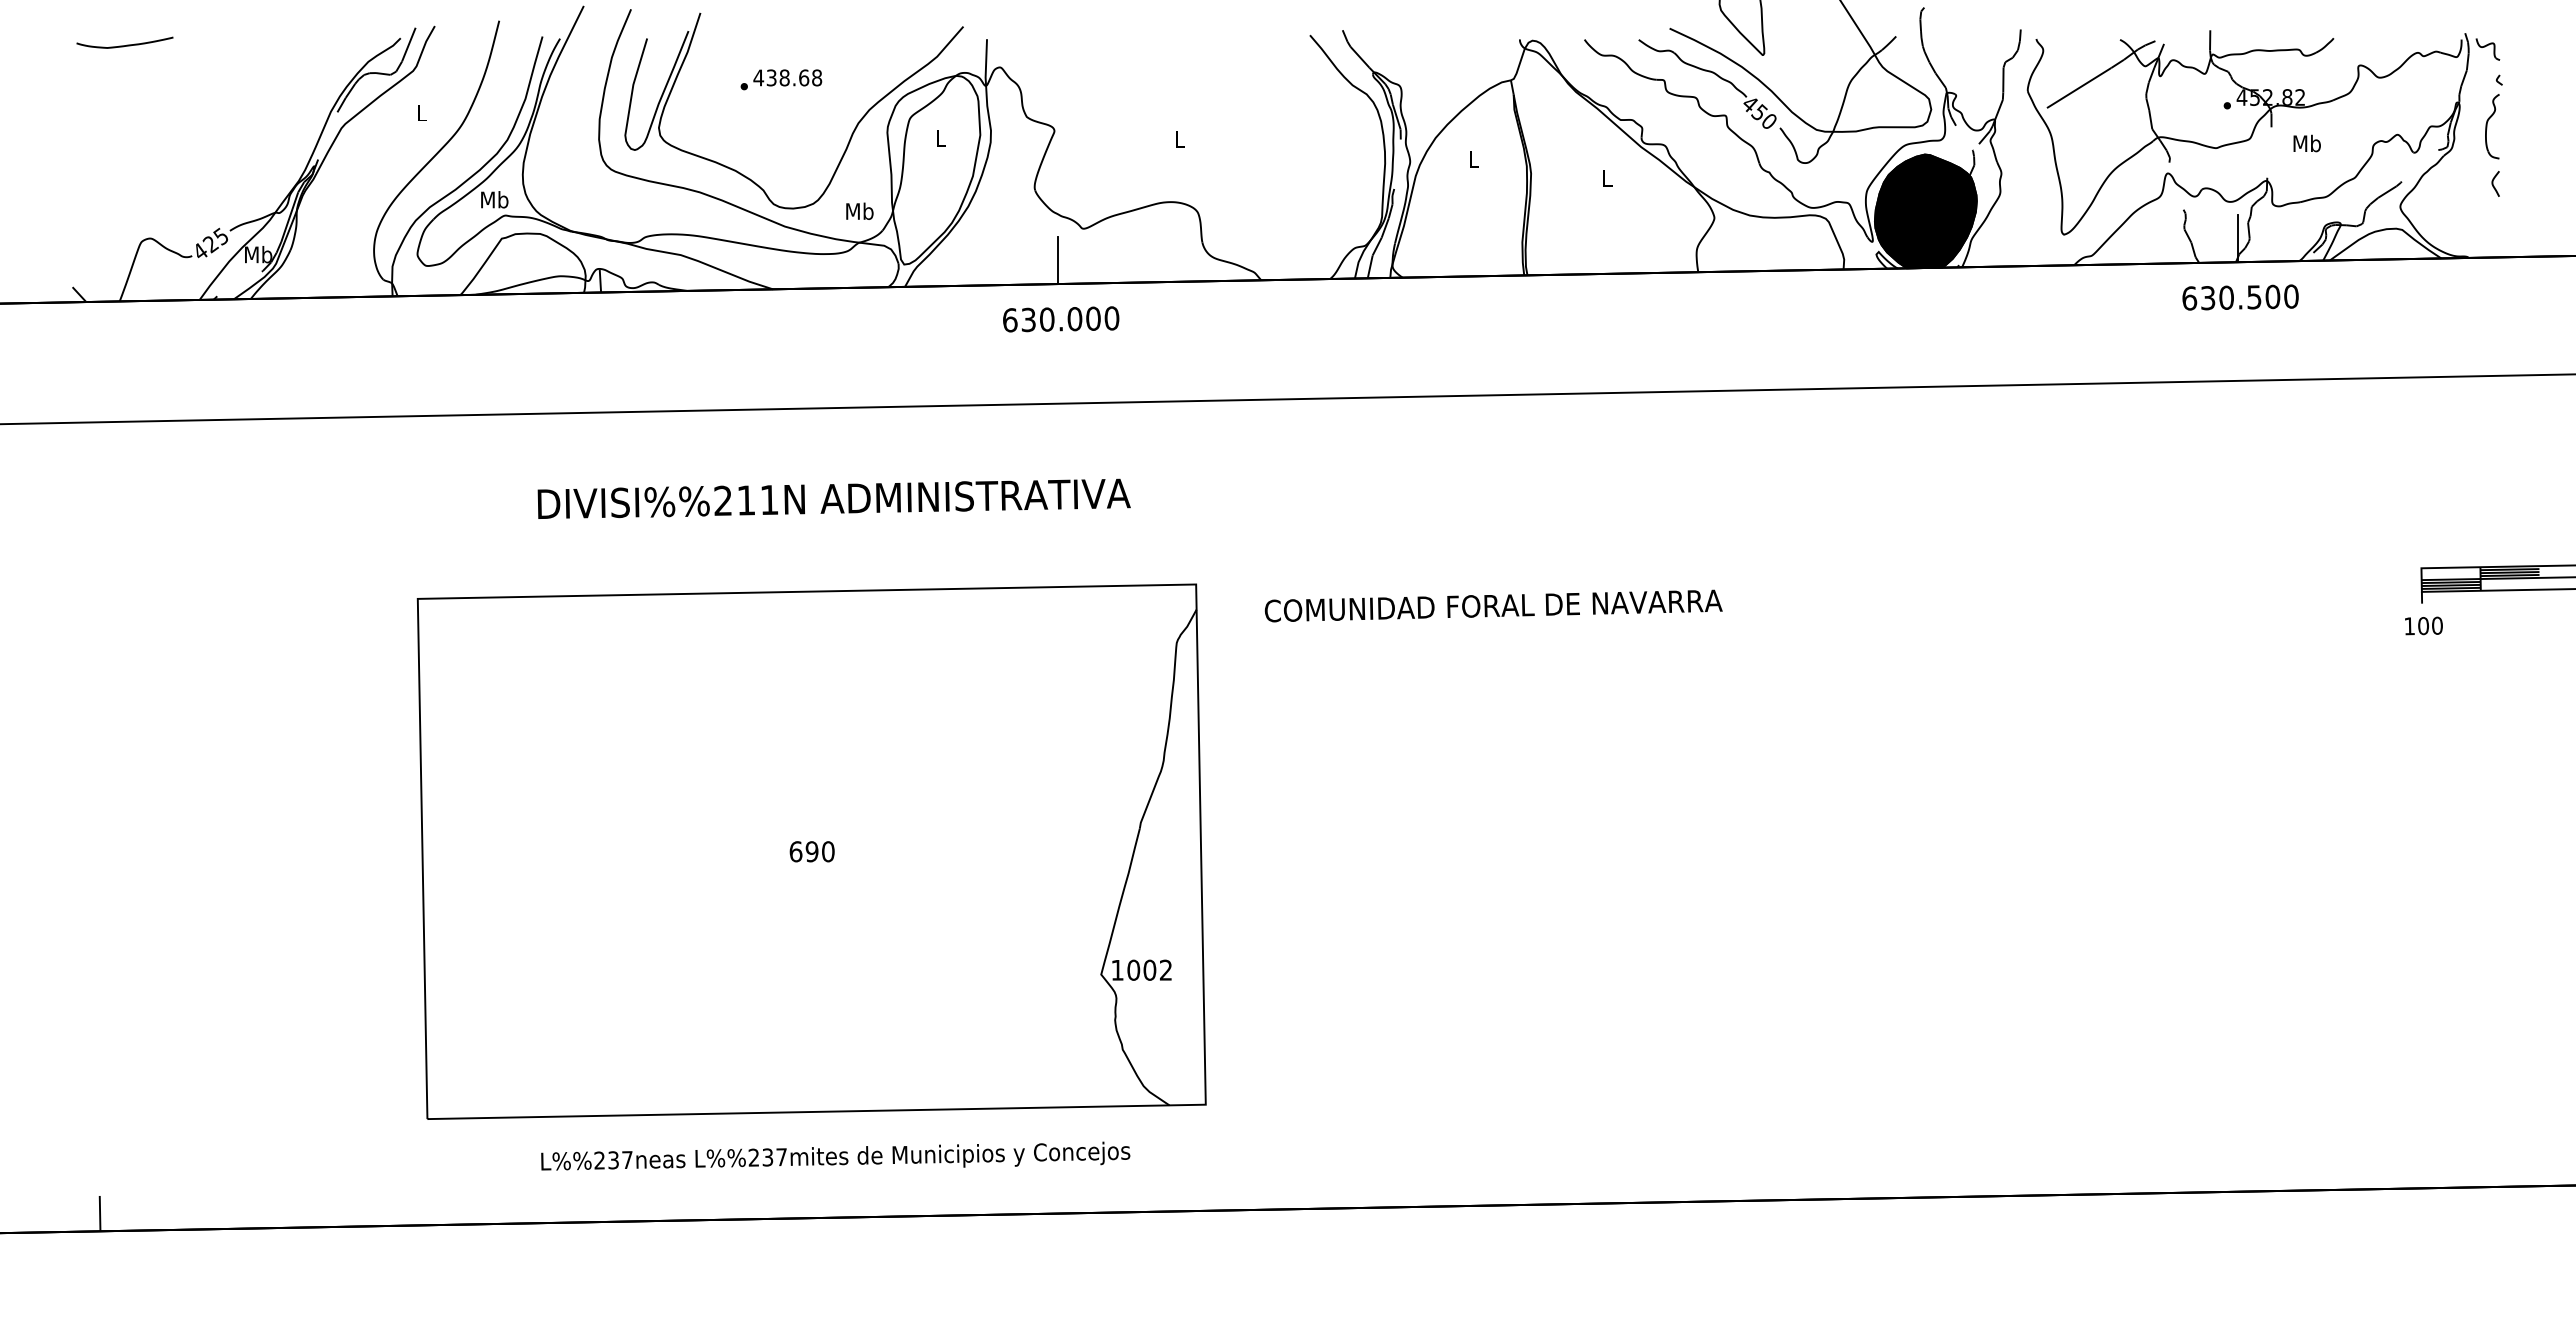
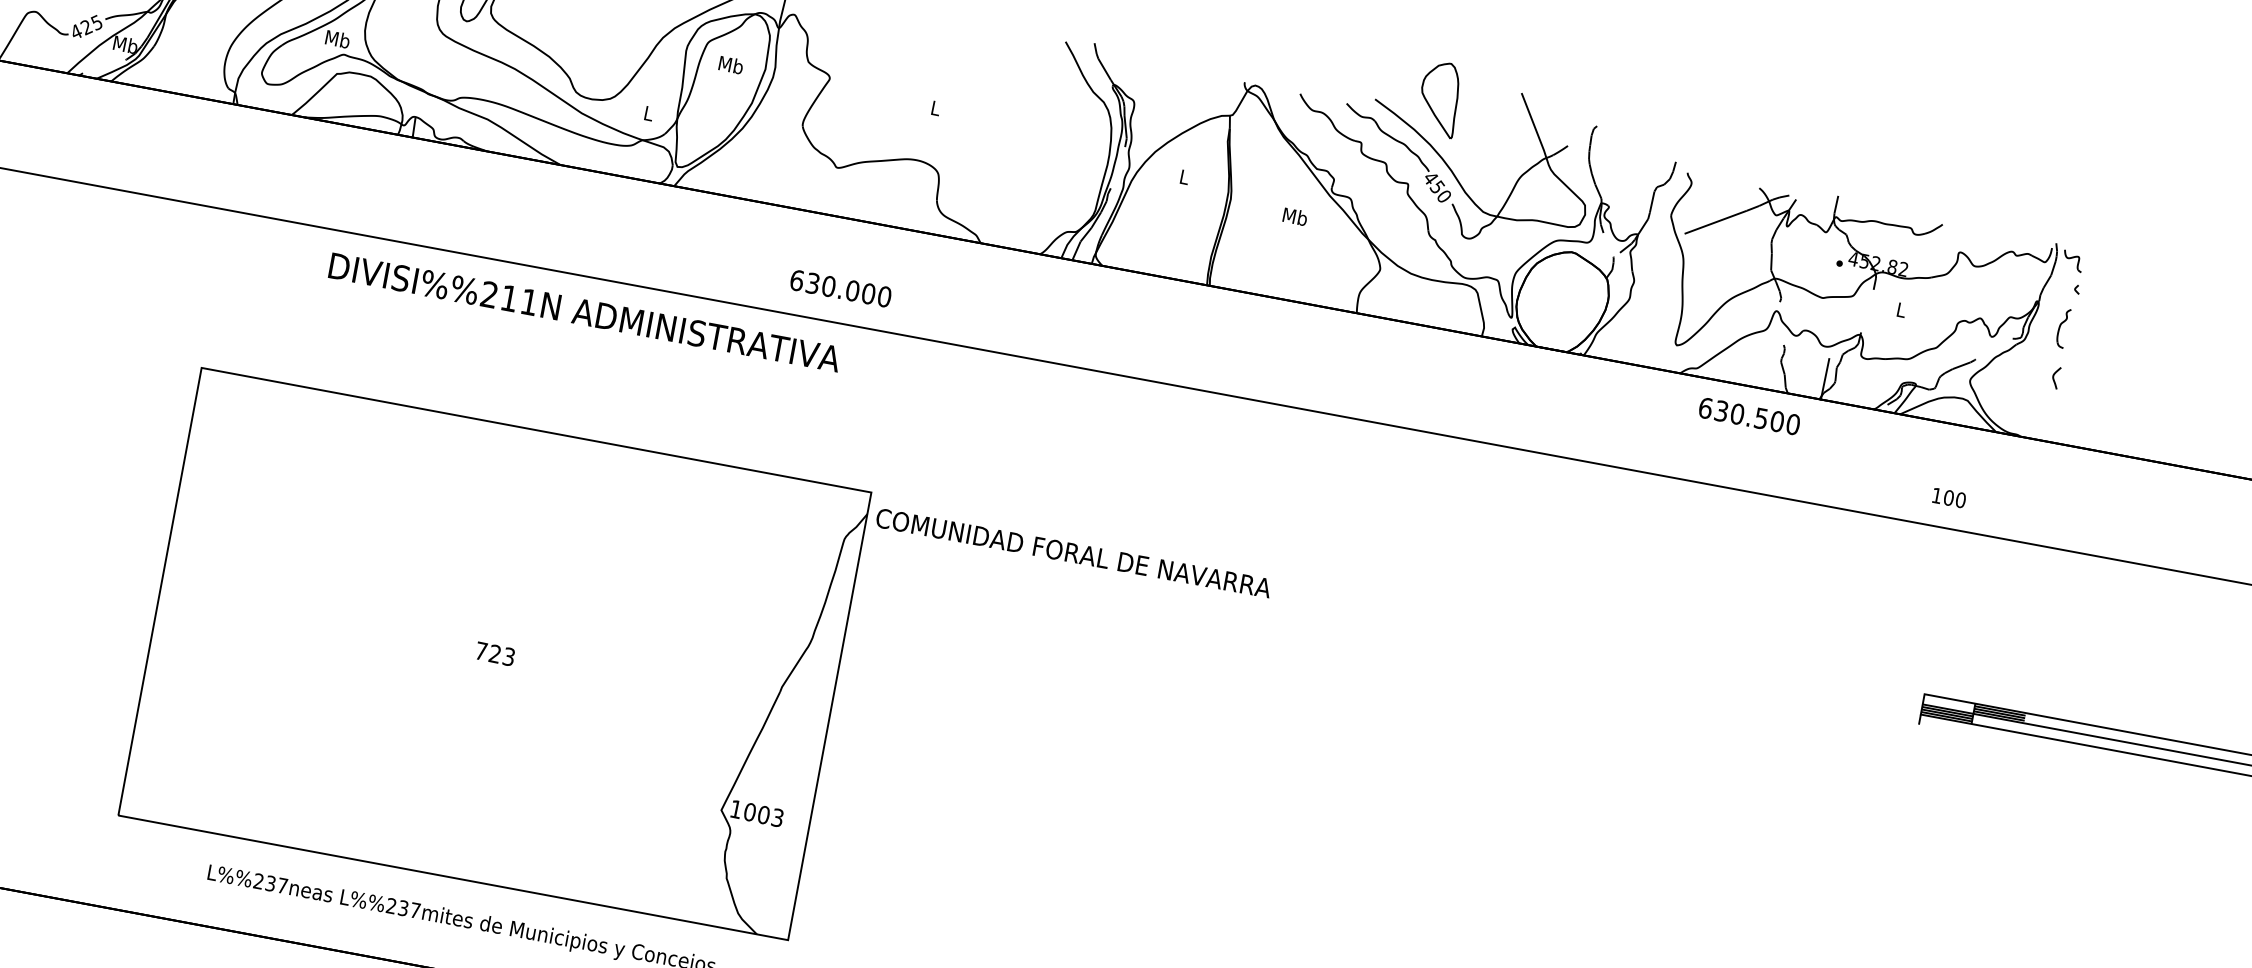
part: (2492, 126) -> (2063, 328), size x0.7
text: (940, 137) -> (730, 64), L -> Mb
text: (2306, 143) -> (1900, 309), Mb -> L
text: (1606, 178) -> (1294, 216), L -> Mb
text: (859, 210) -> (648, 112), Mb -> L
fill: (1925, 211) -> (1562, 301), removed
line: (1058, 260) -> (810, 190), removed
text: (2240, 297) -> (1749, 416), moved
text: (1061, 319) -> (841, 288), moved
text: (833, 498) -> (584, 312), moved
text: (1493, 605) -> (1073, 552), moved
text: (2423, 625) -> (1948, 497), moved
text: (811, 851) -> (494, 653), 690 -> 723
text: (1166, 970) -> (778, 818), 1002 -> 1003

